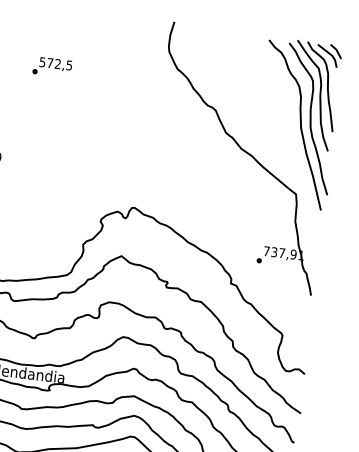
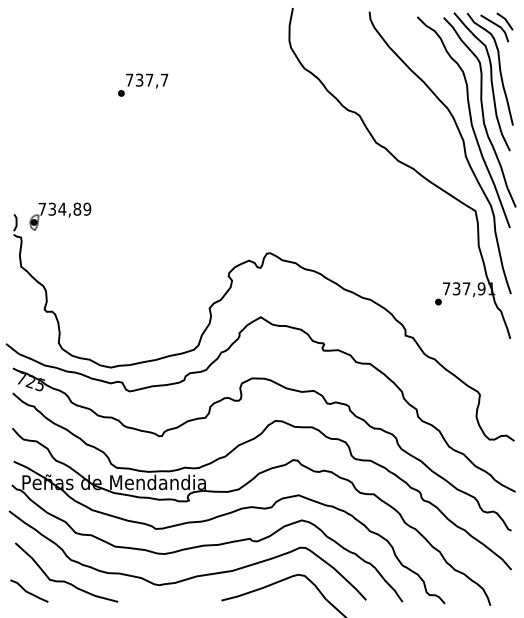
text: (55, 63) -> (146, 79), 572,5 -> 737,7
curve: (292, 146) -> (463, 149), added

